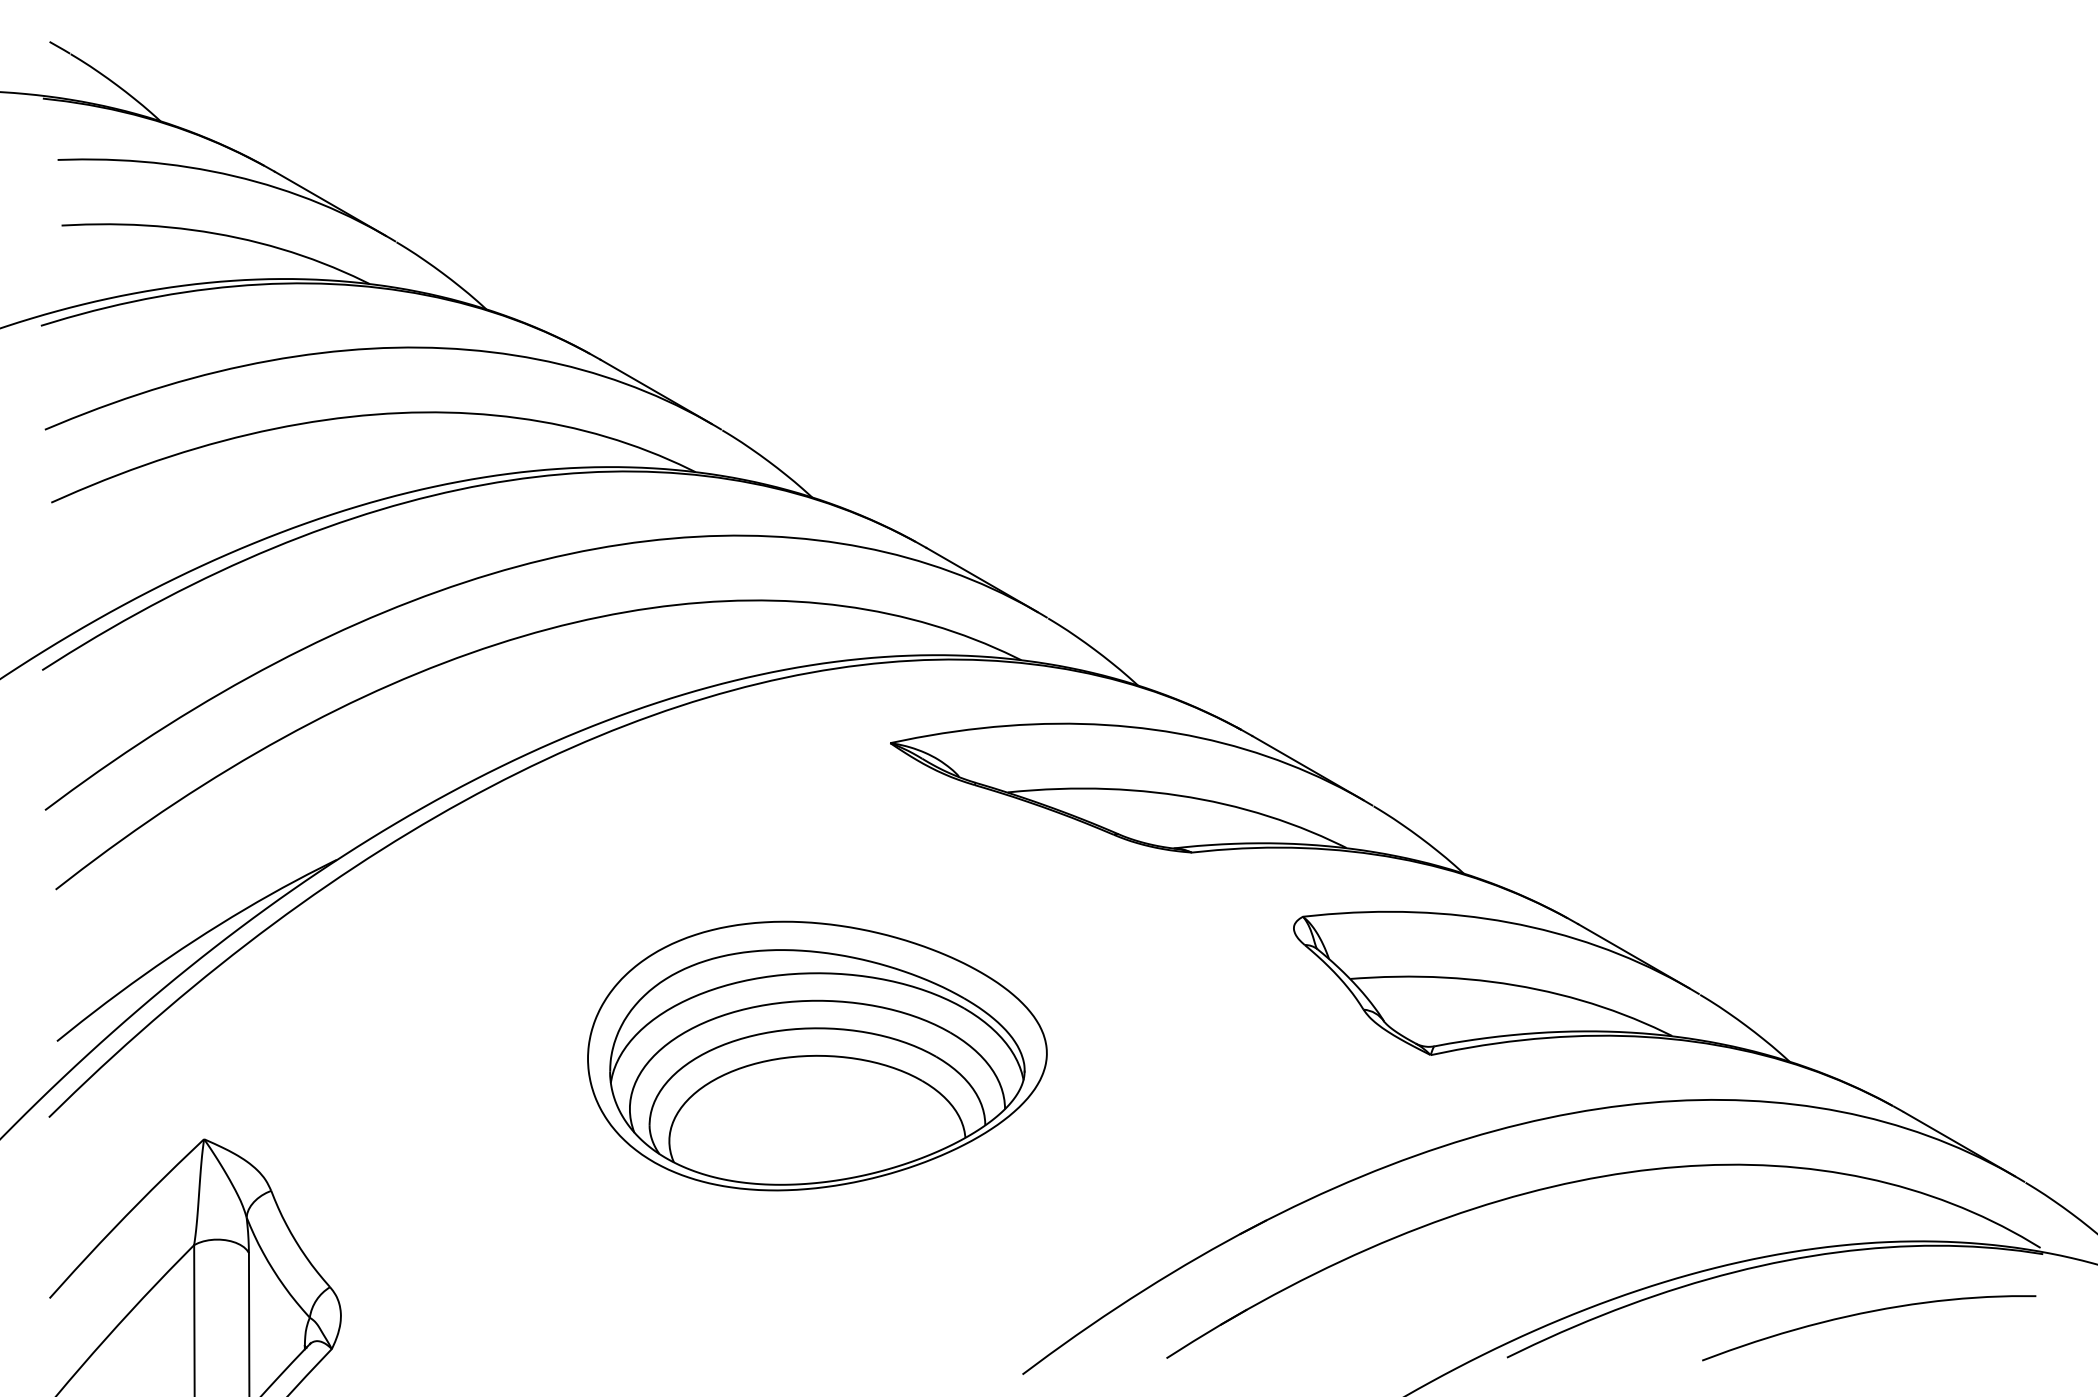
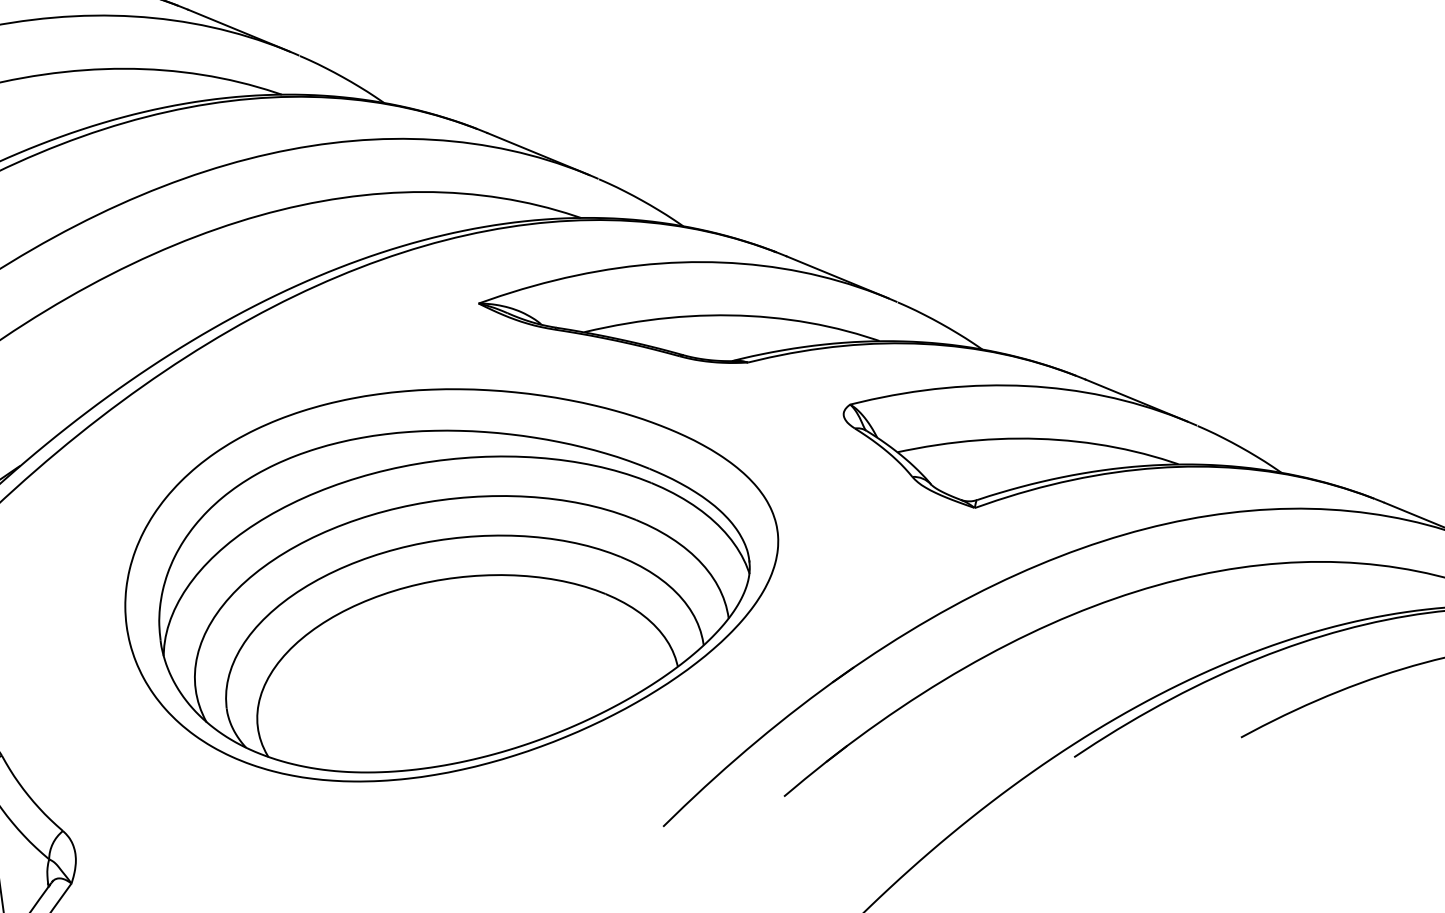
part: (817, 1055) -> (452, 578), size x1.67

